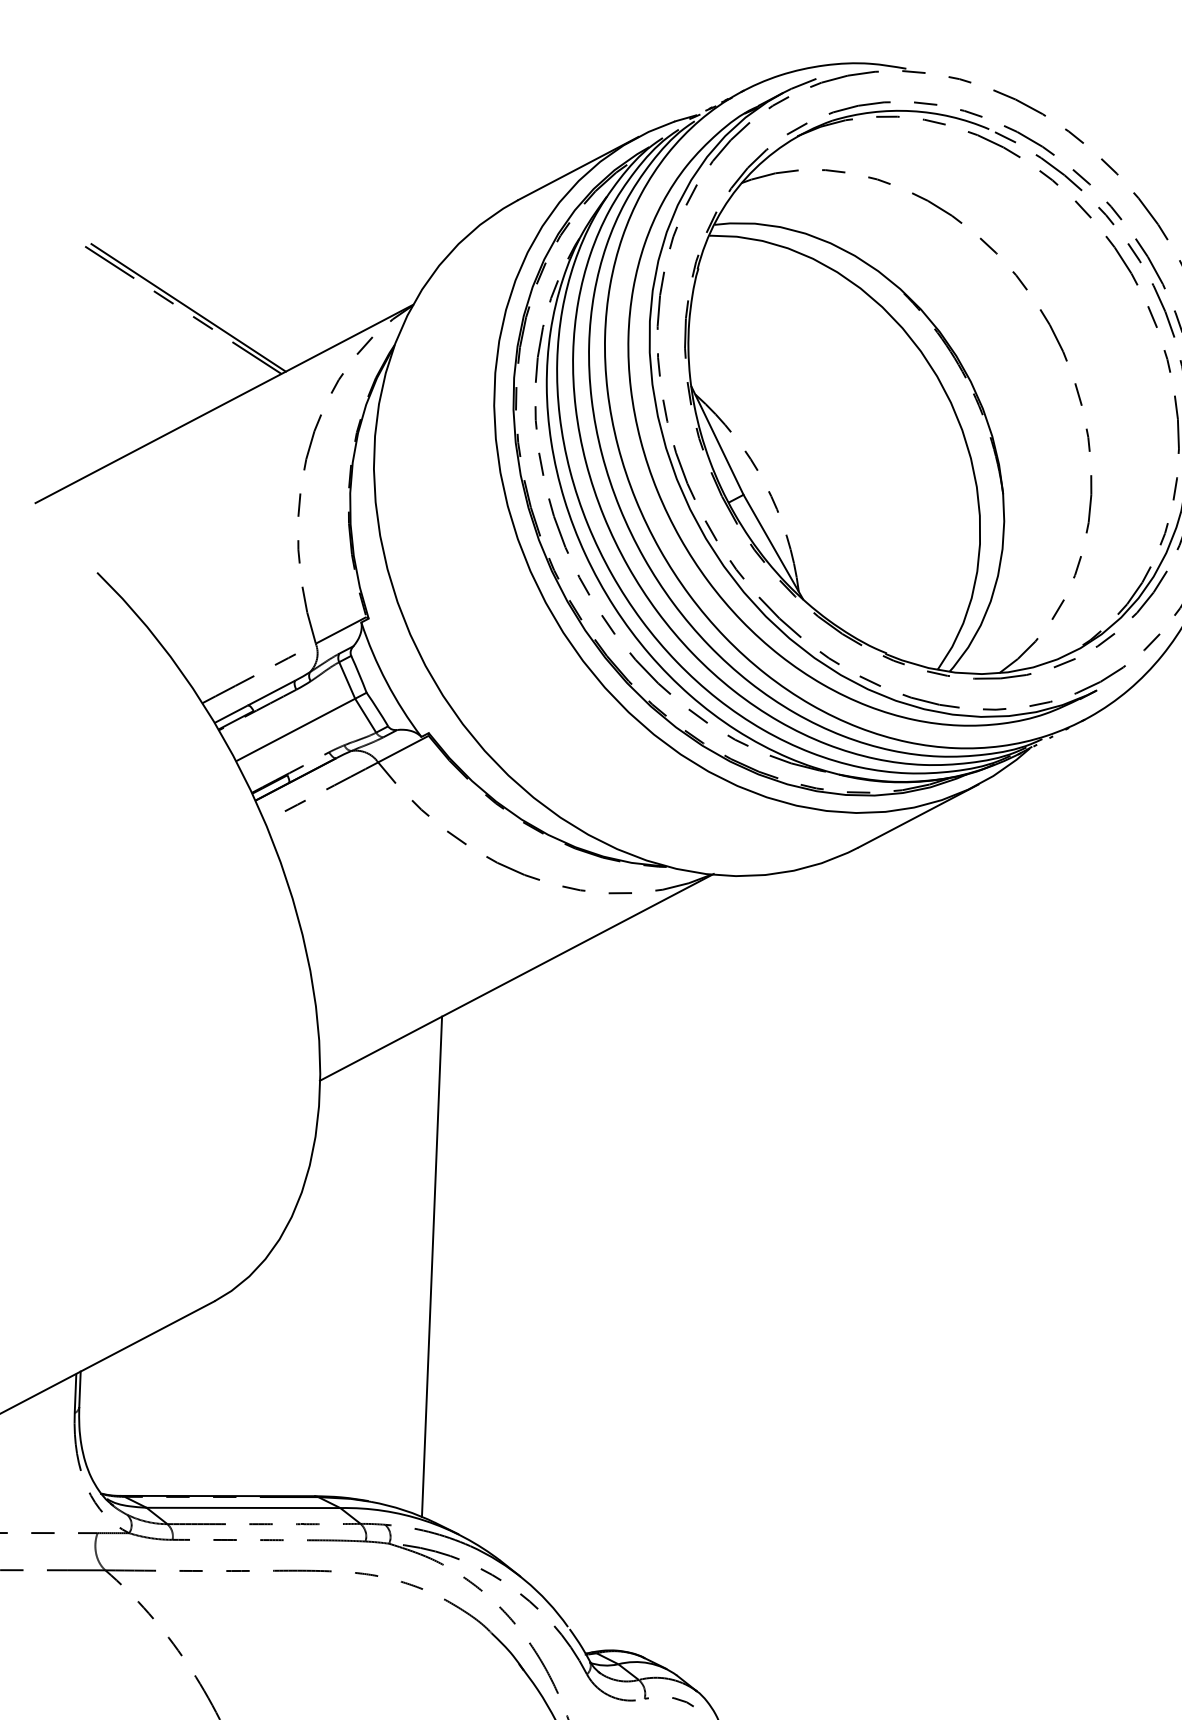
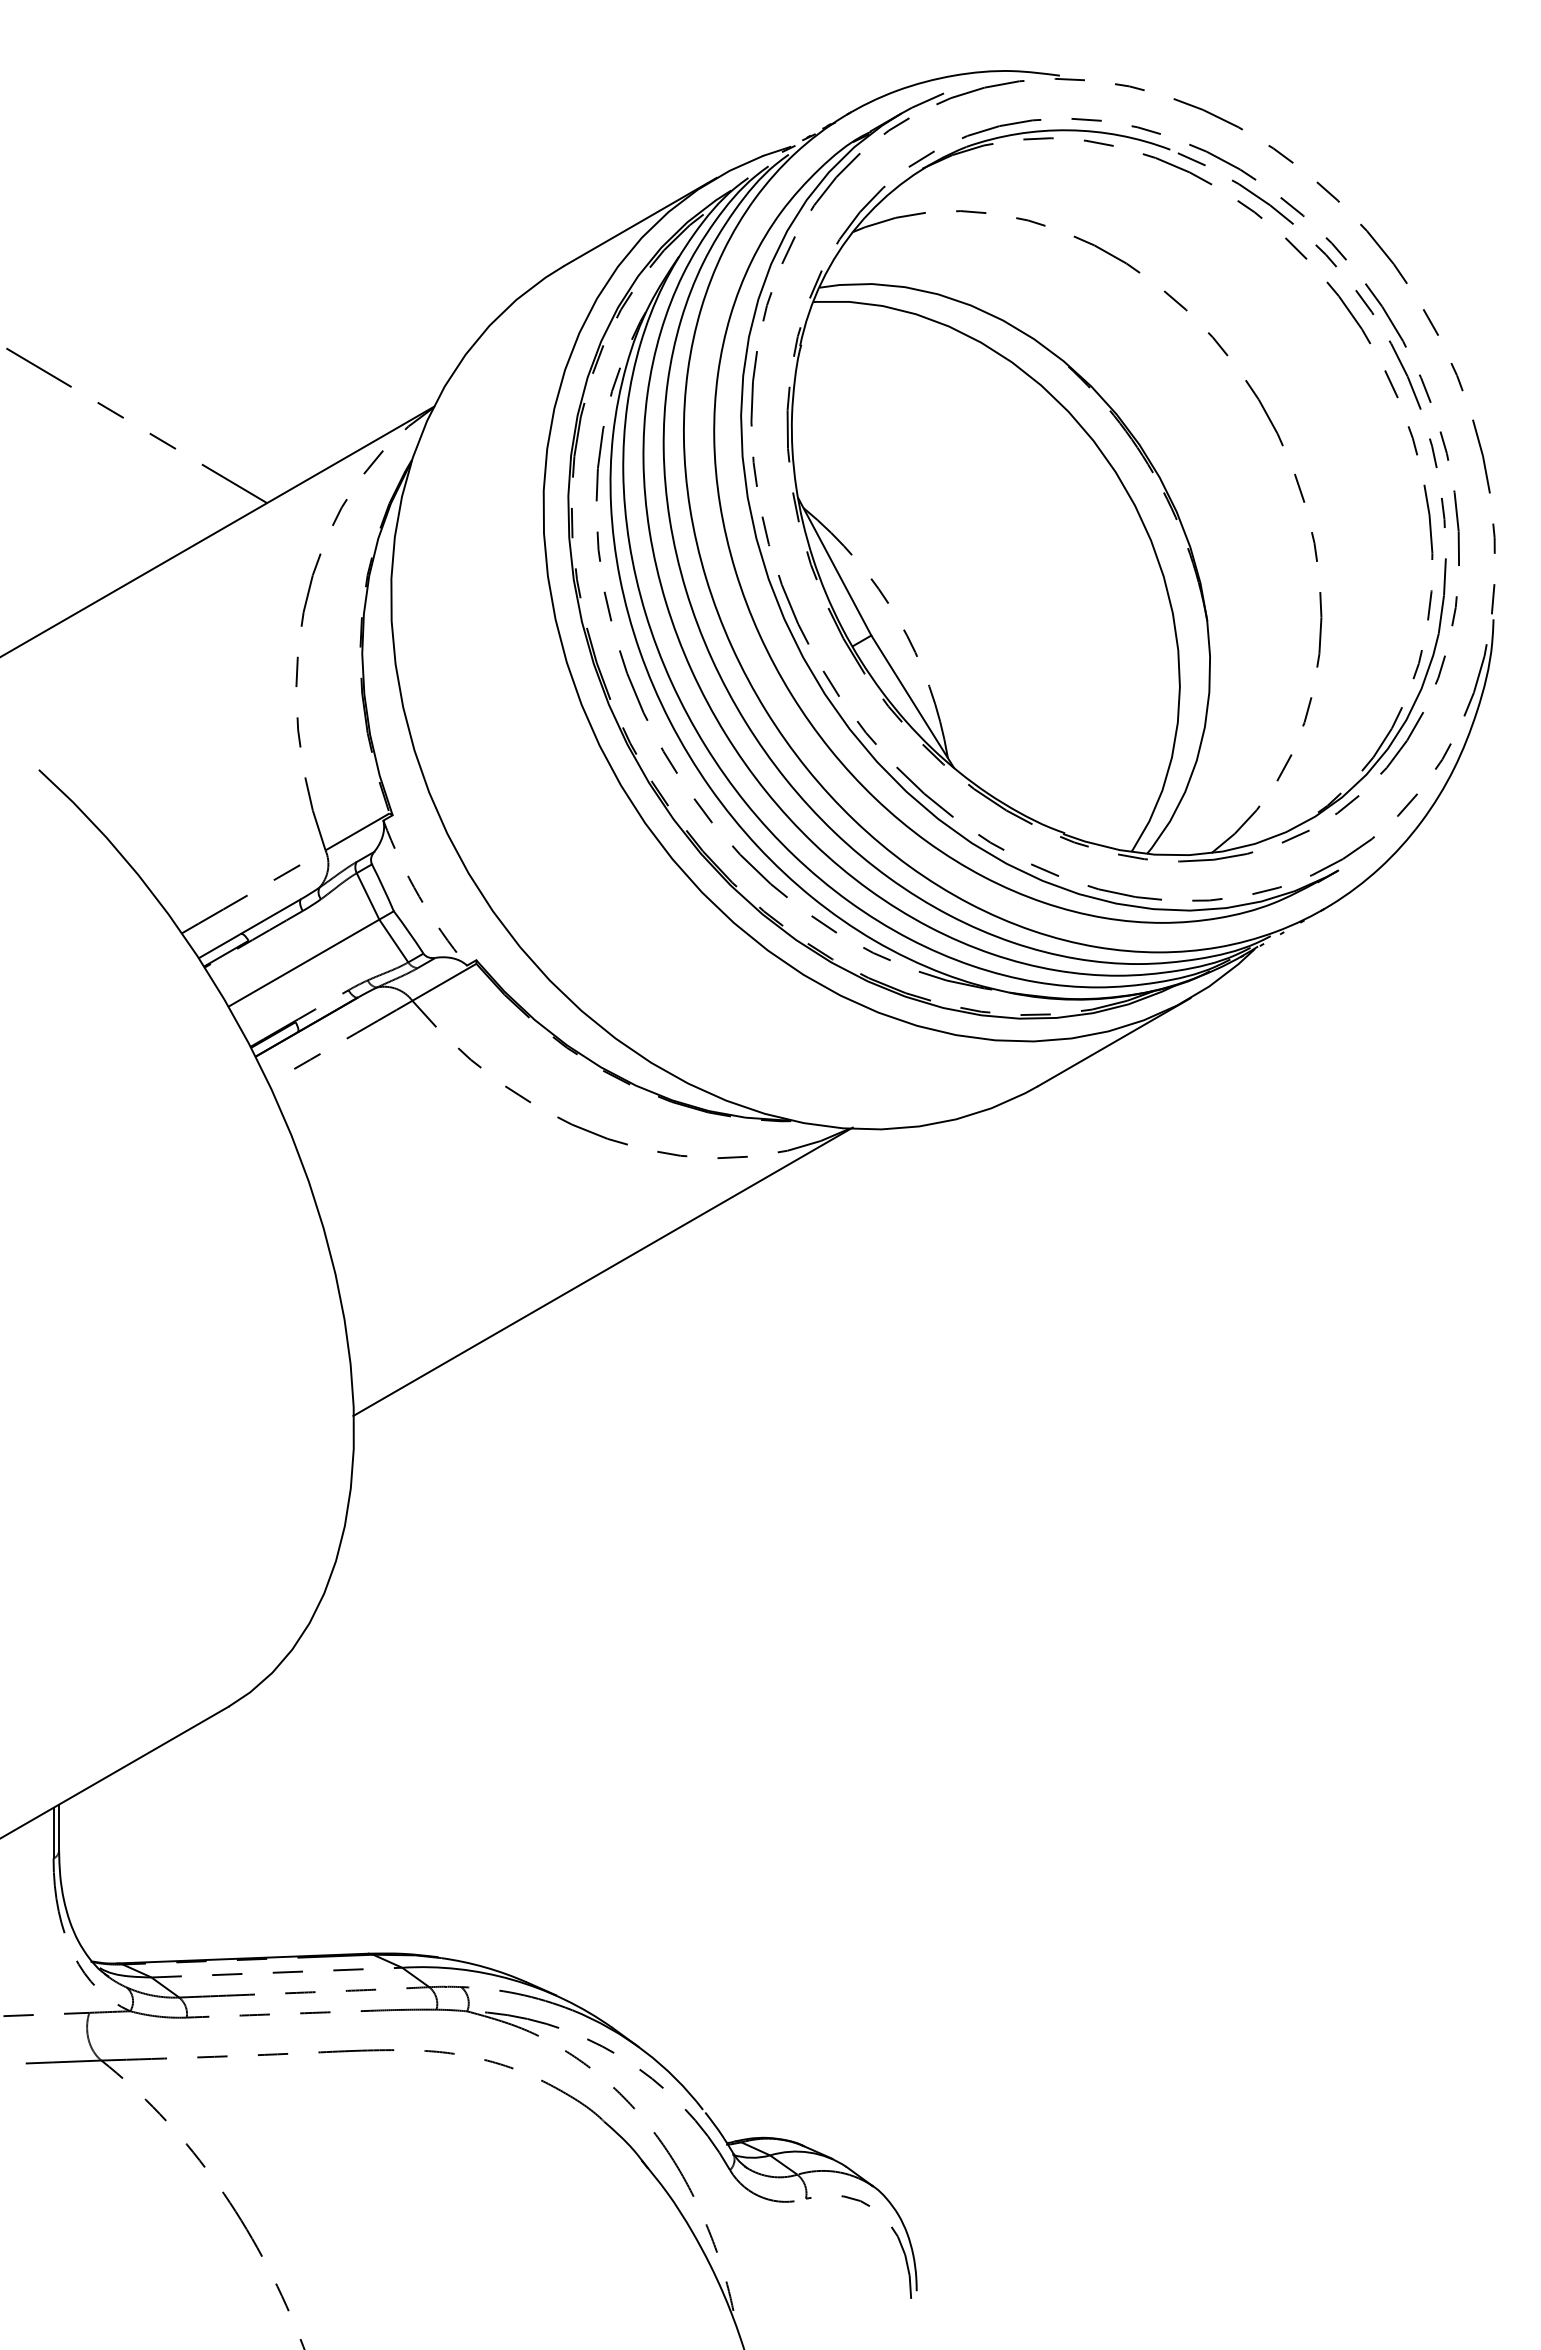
line: (188, 307) -> (143, 421), removed
arc: (386, 682) -> (419, 896), solid -> dashed
line: (432, 1266) -> (508, 1650), removed
line: (243, 1507) -> (277, 1972), solid -> dashed

